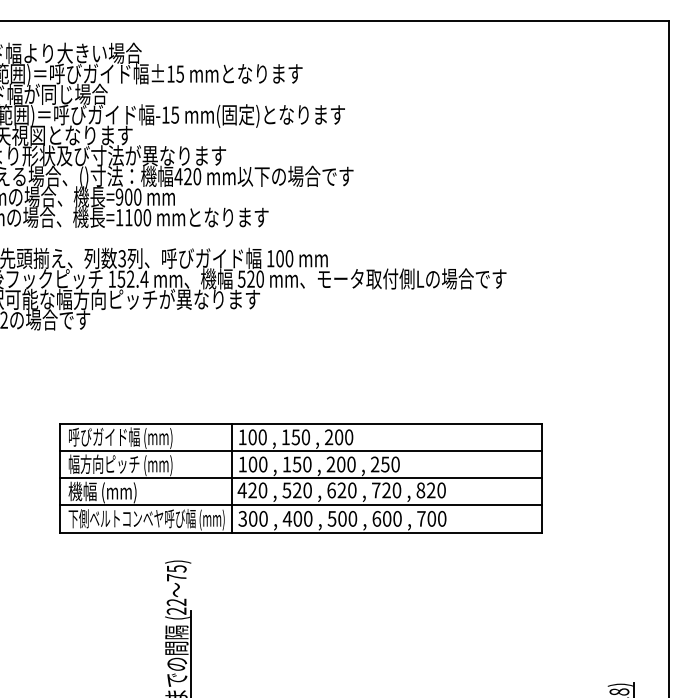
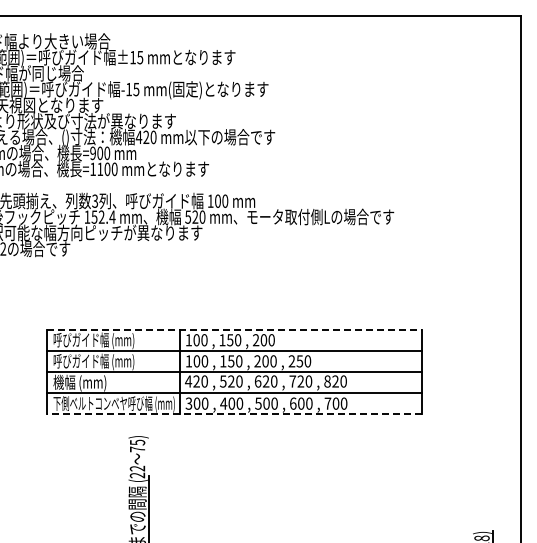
line: (301, 423) -> (234, 329), solid -> dashed
text: (103, 463) -> (80, 360), 幅方向ピッチ (mm) -> 呼びガイド幅 (mm)
line: (301, 532) -> (234, 414), solid -> dashed

